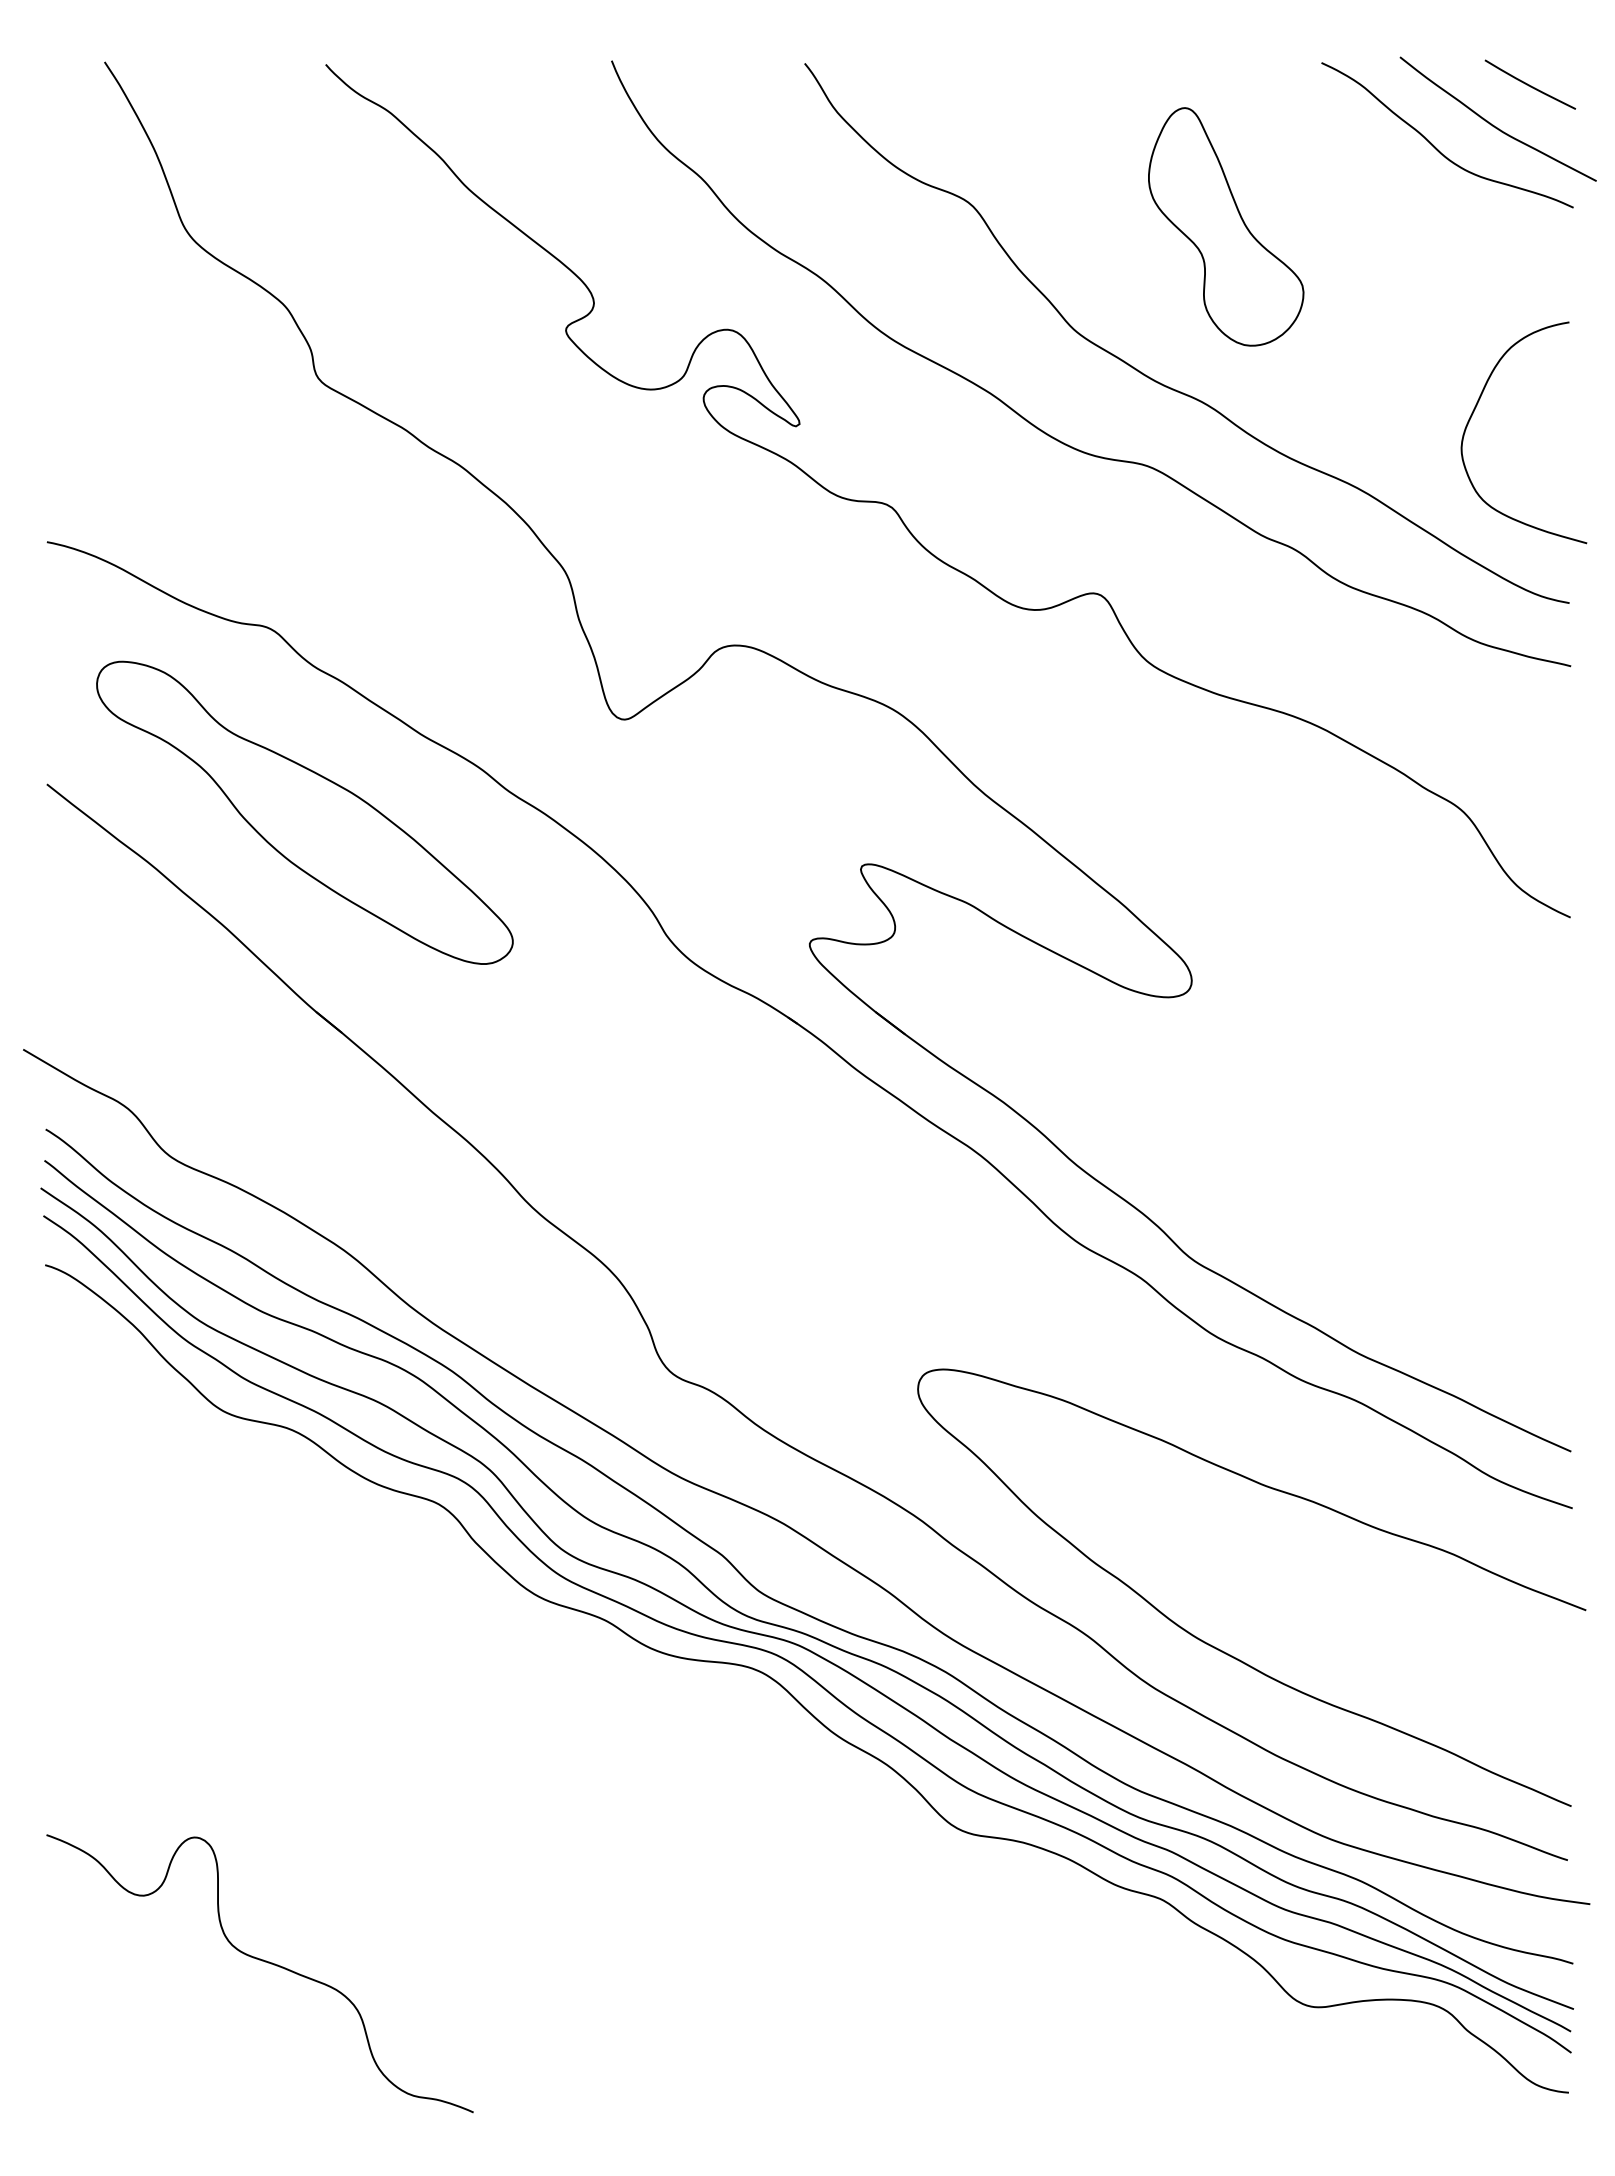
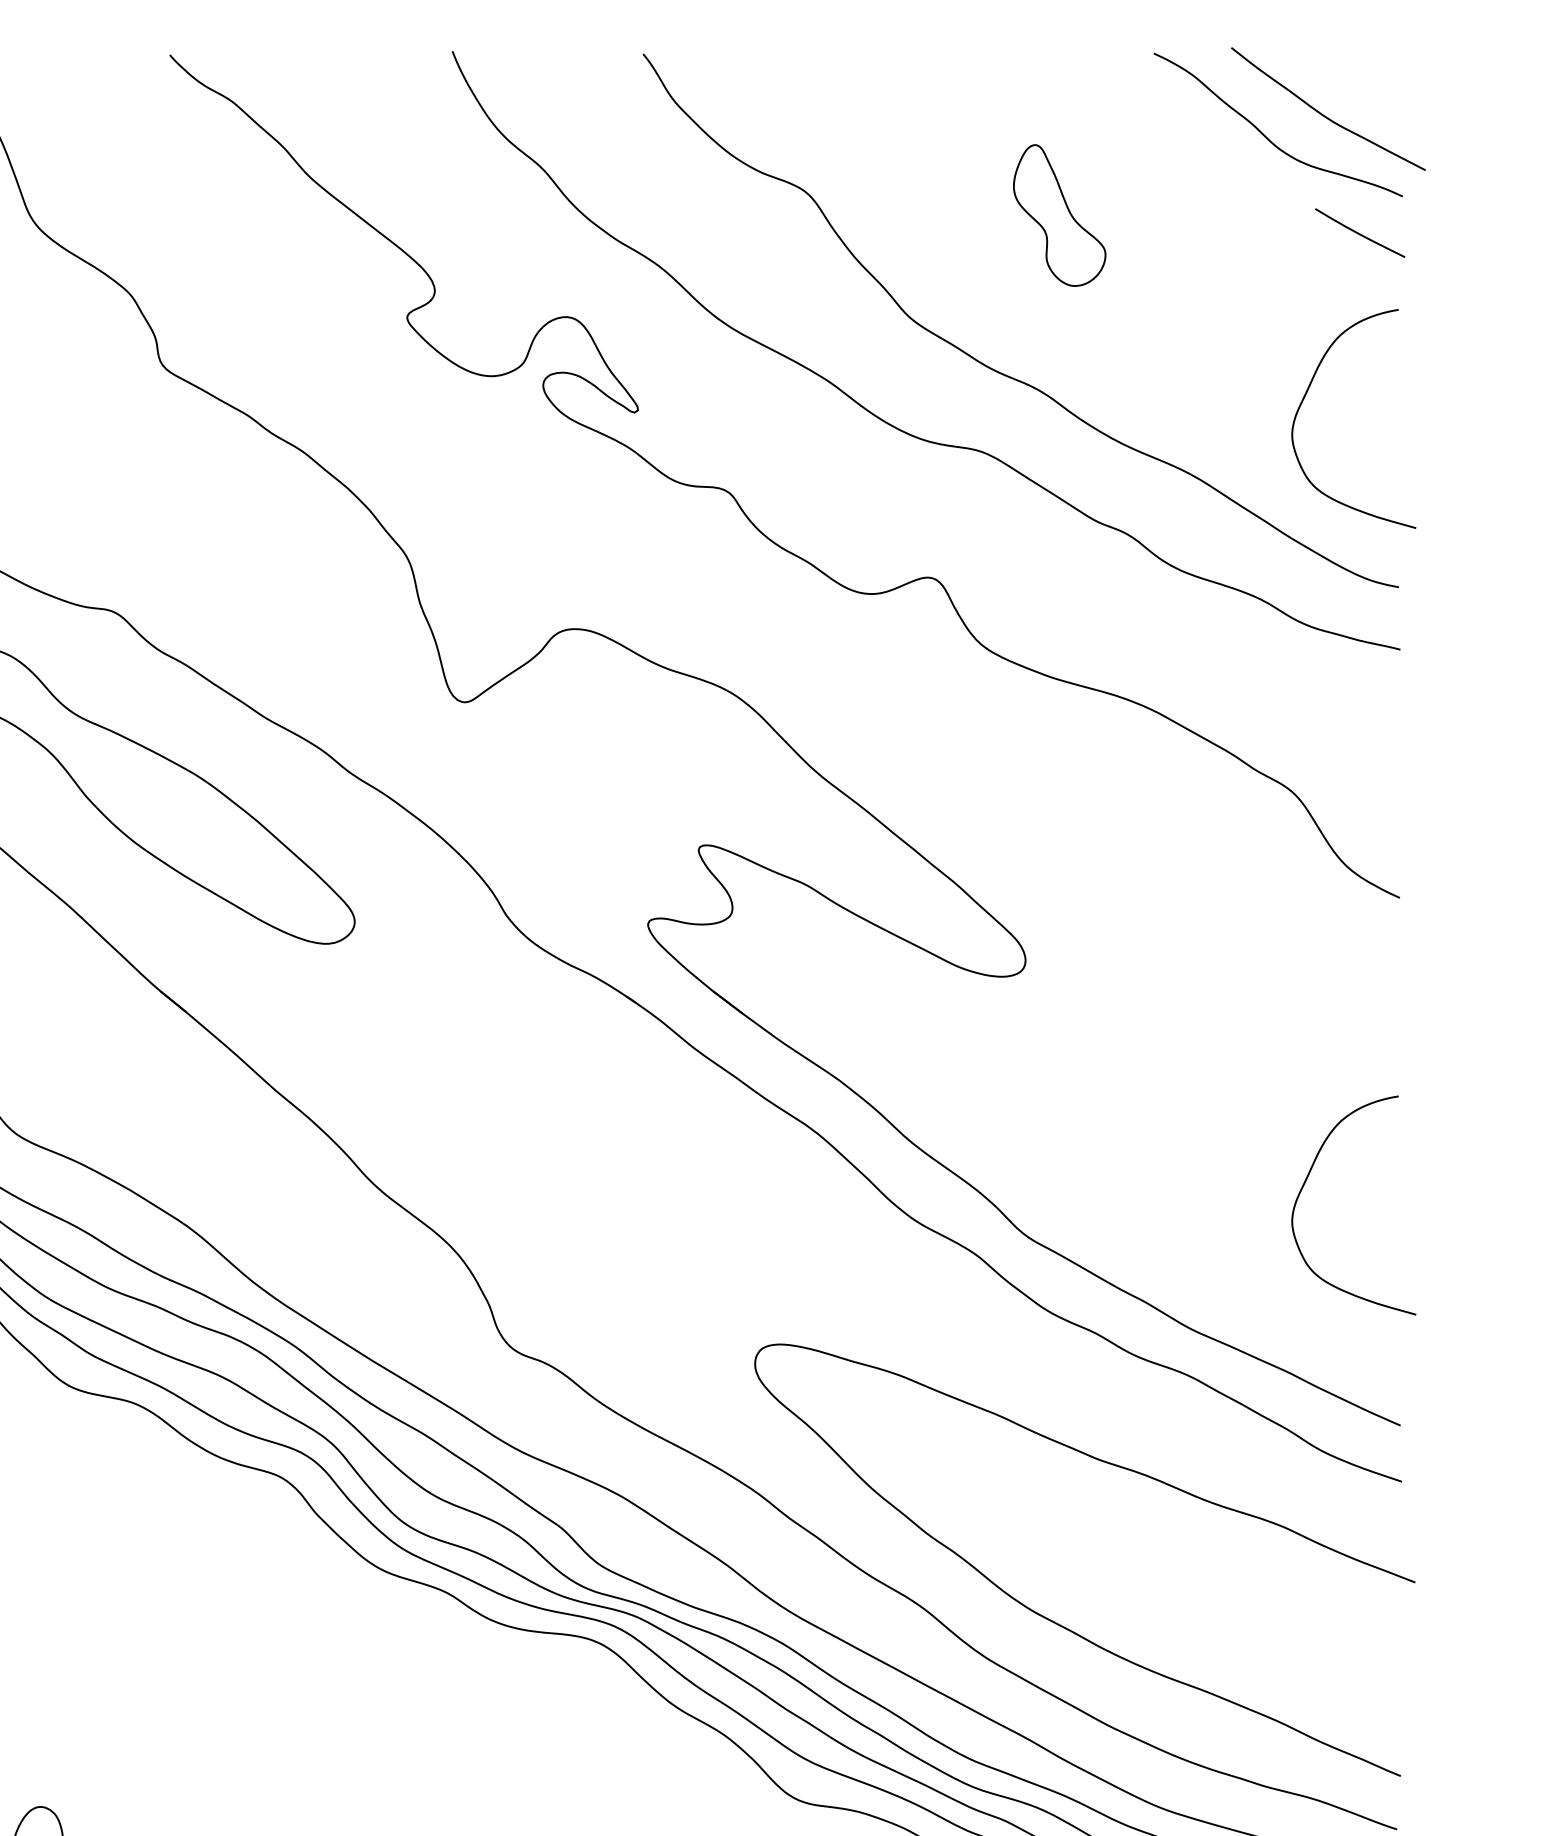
curve: (1529, 84) -> (1359, 232), moved
part: (1226, 226) -> (1059, 215), size x0.6
curve: (1475, 1205) -> (1305, 1182), added

